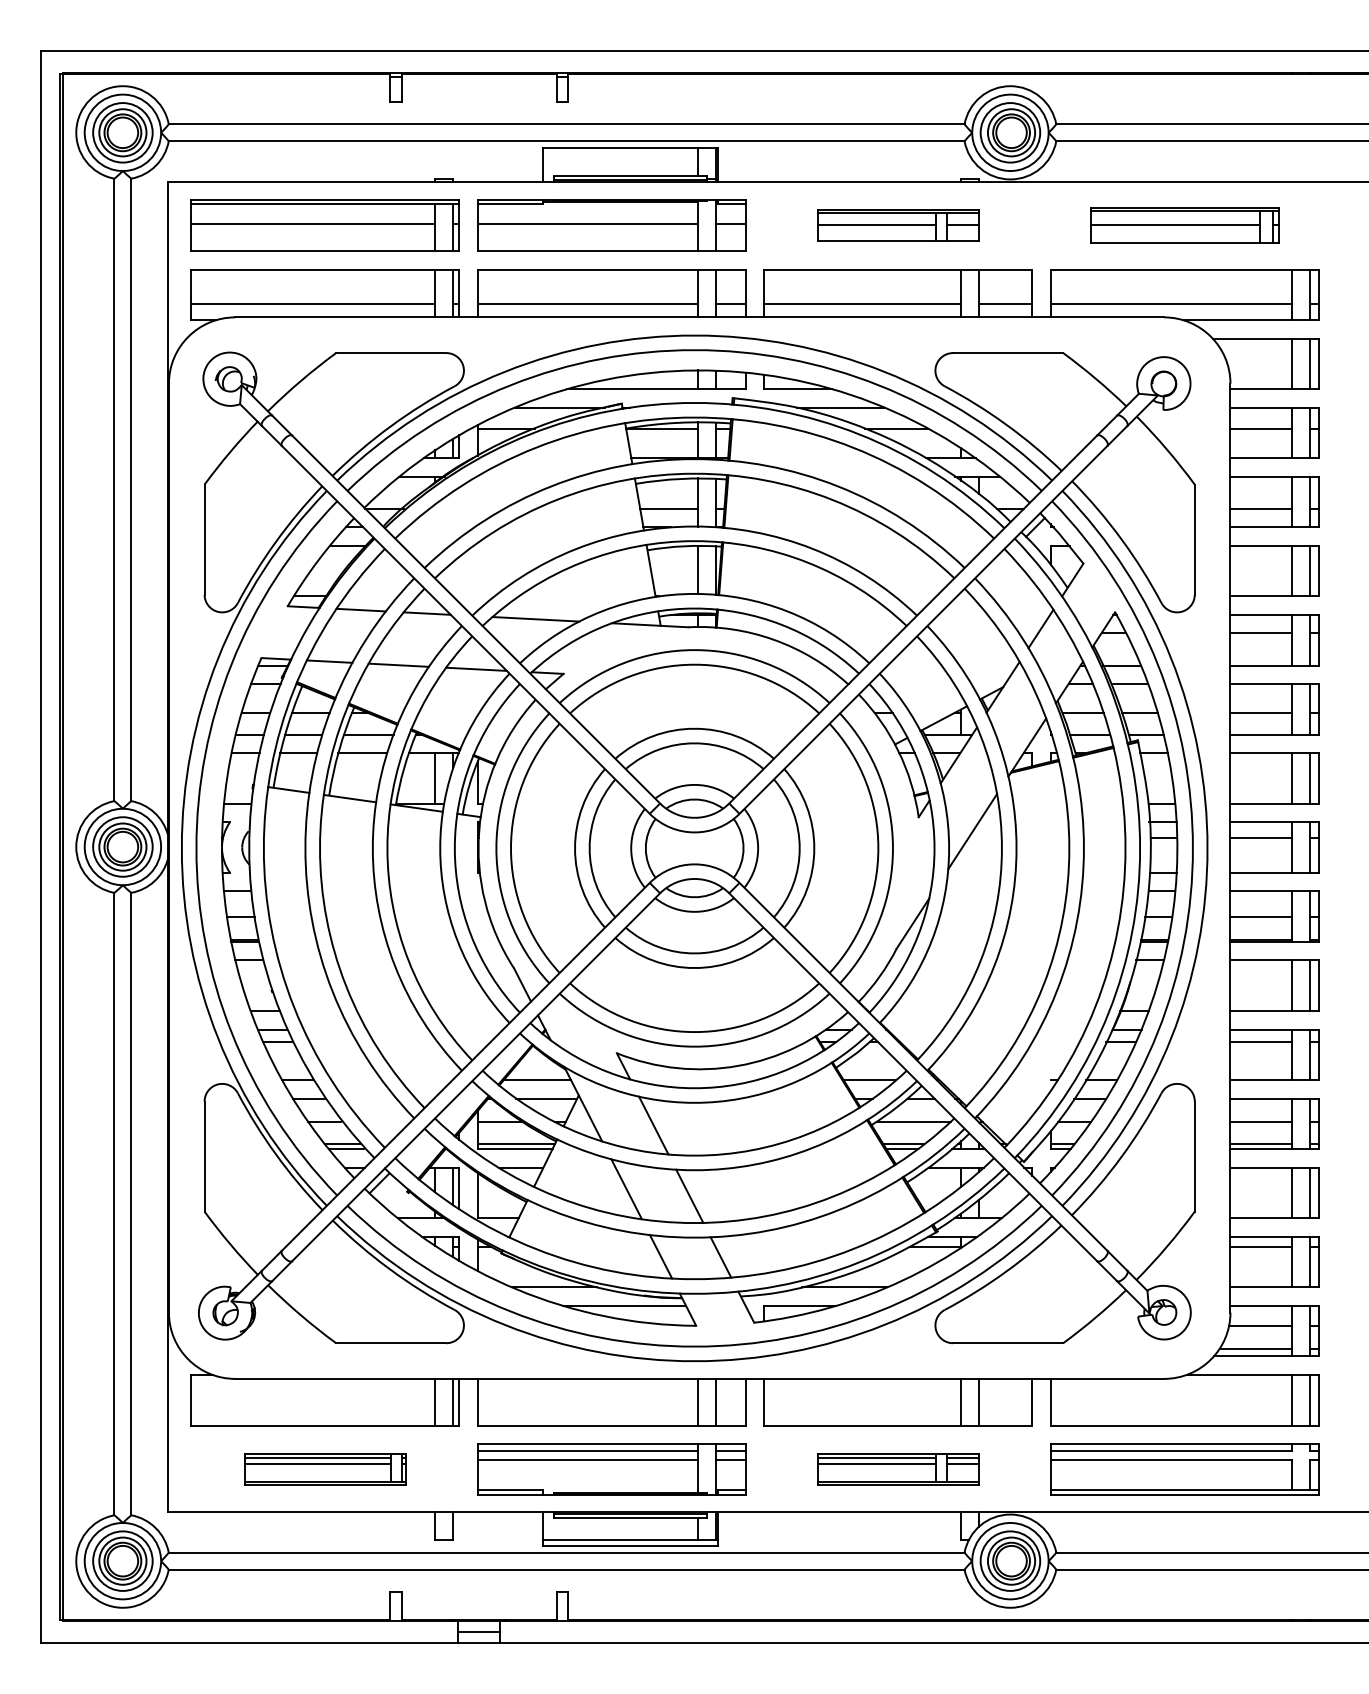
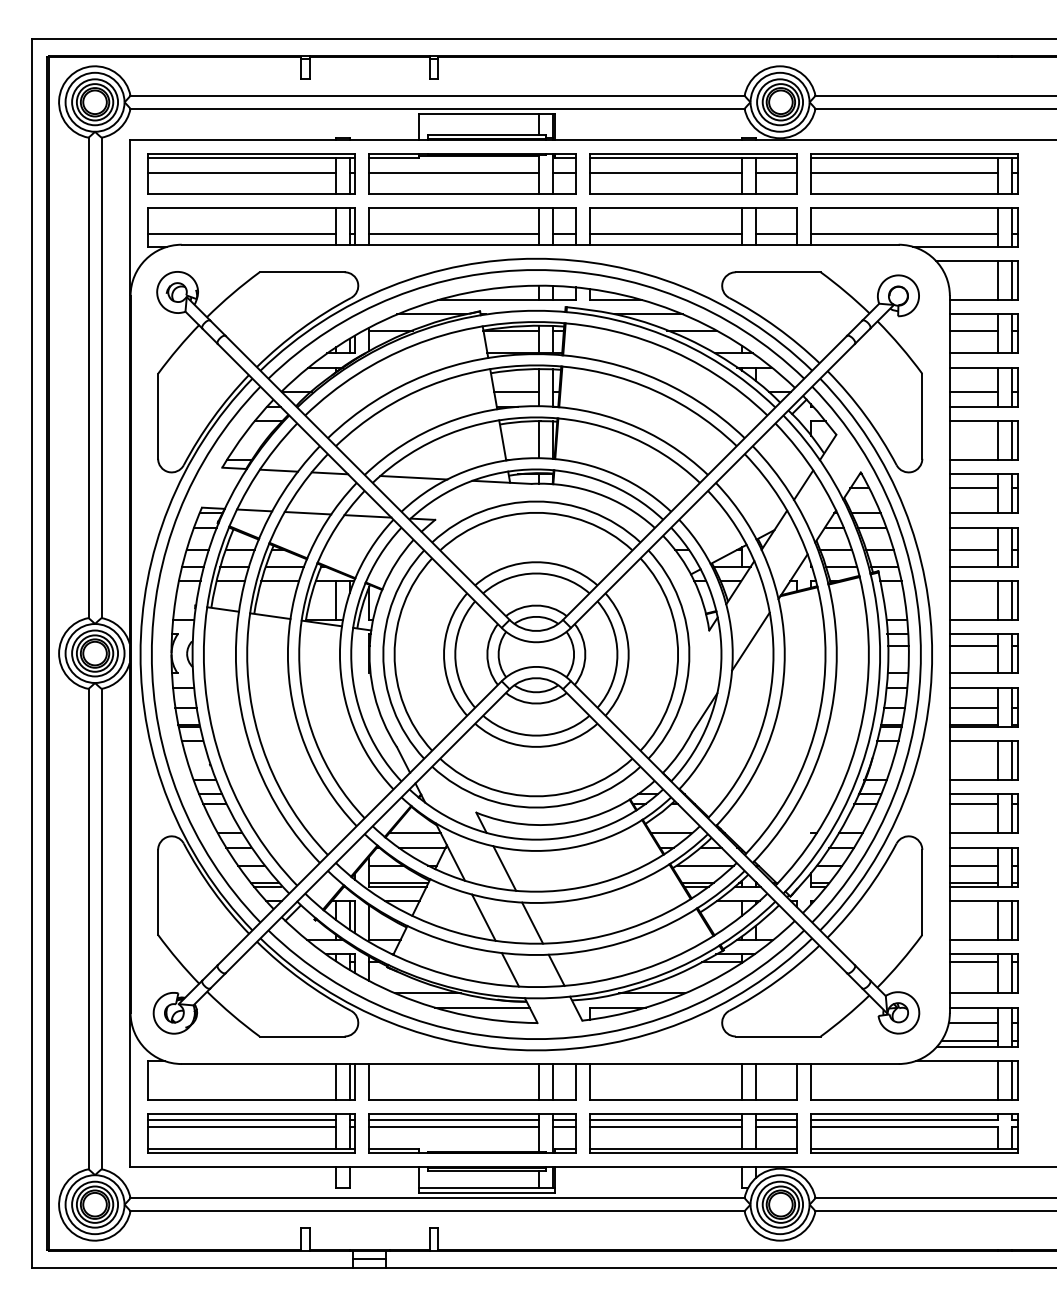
part: (897, 225) -> (692, 173), size x1.67
part: (1184, 225) -> (914, 173), size x1.43
part: (324, 1469) -> (250, 1133), size x1.67
part: (897, 1469) -> (692, 1133), size x1.67

